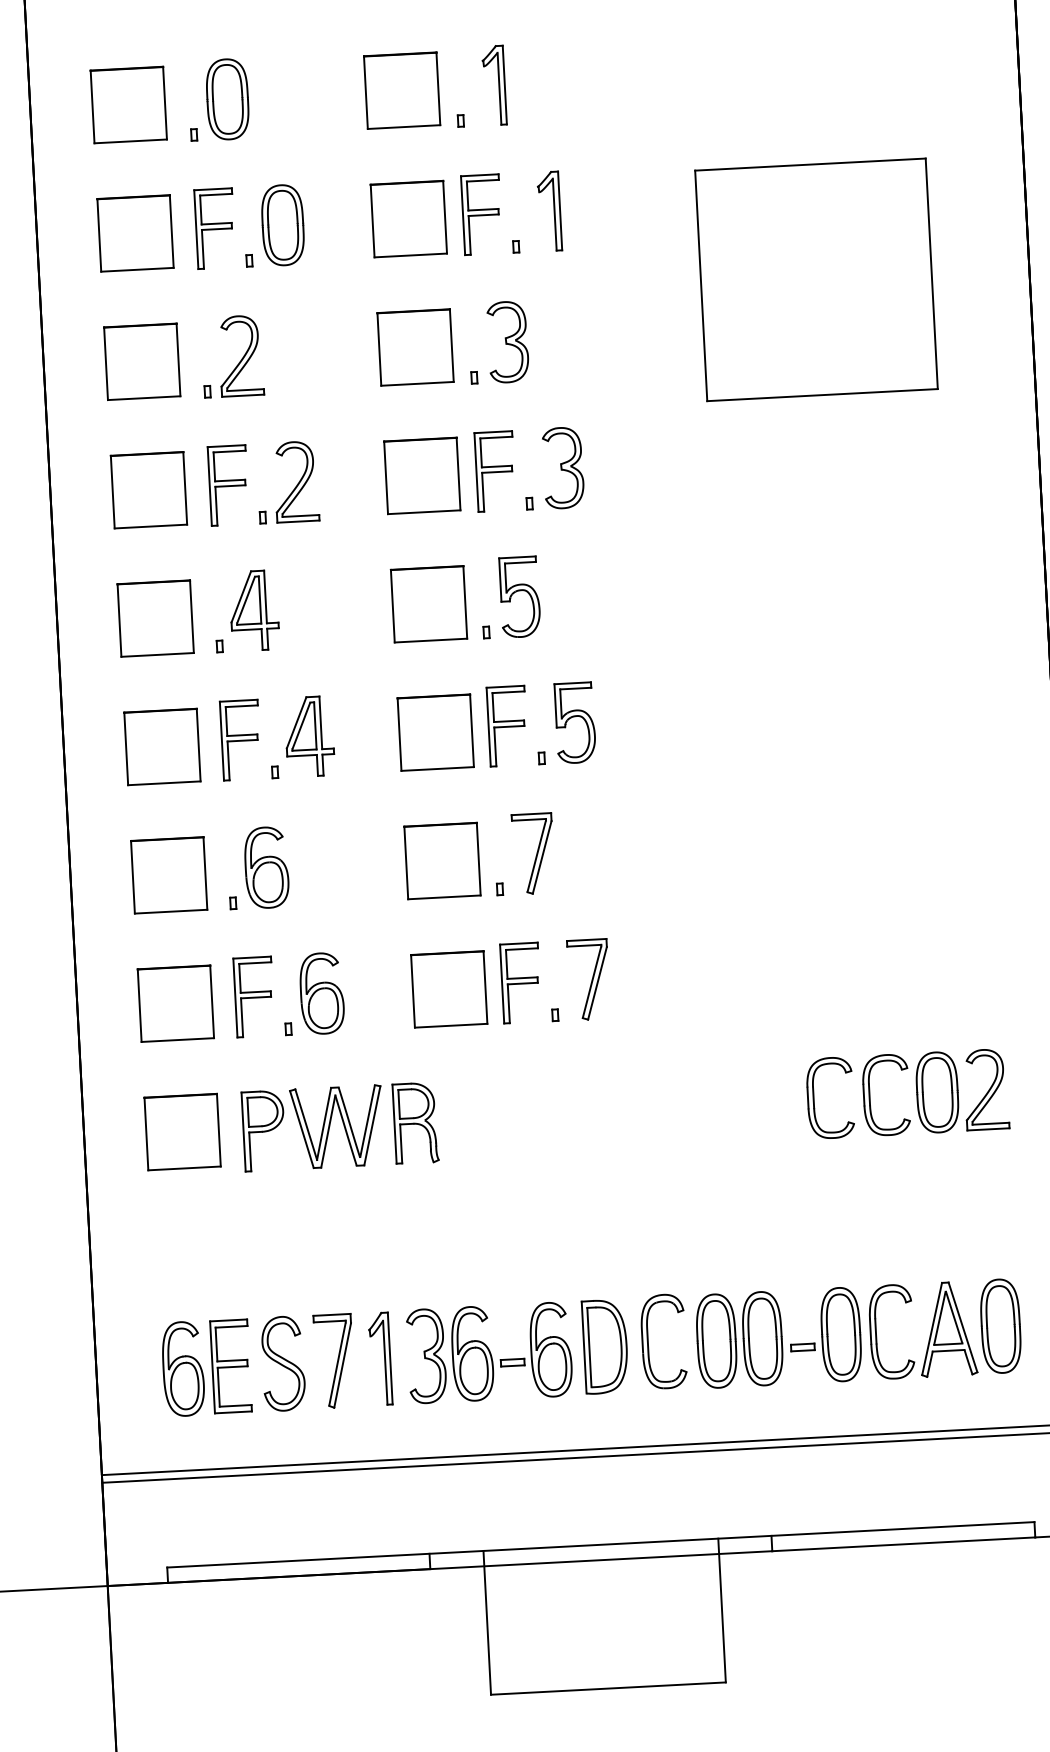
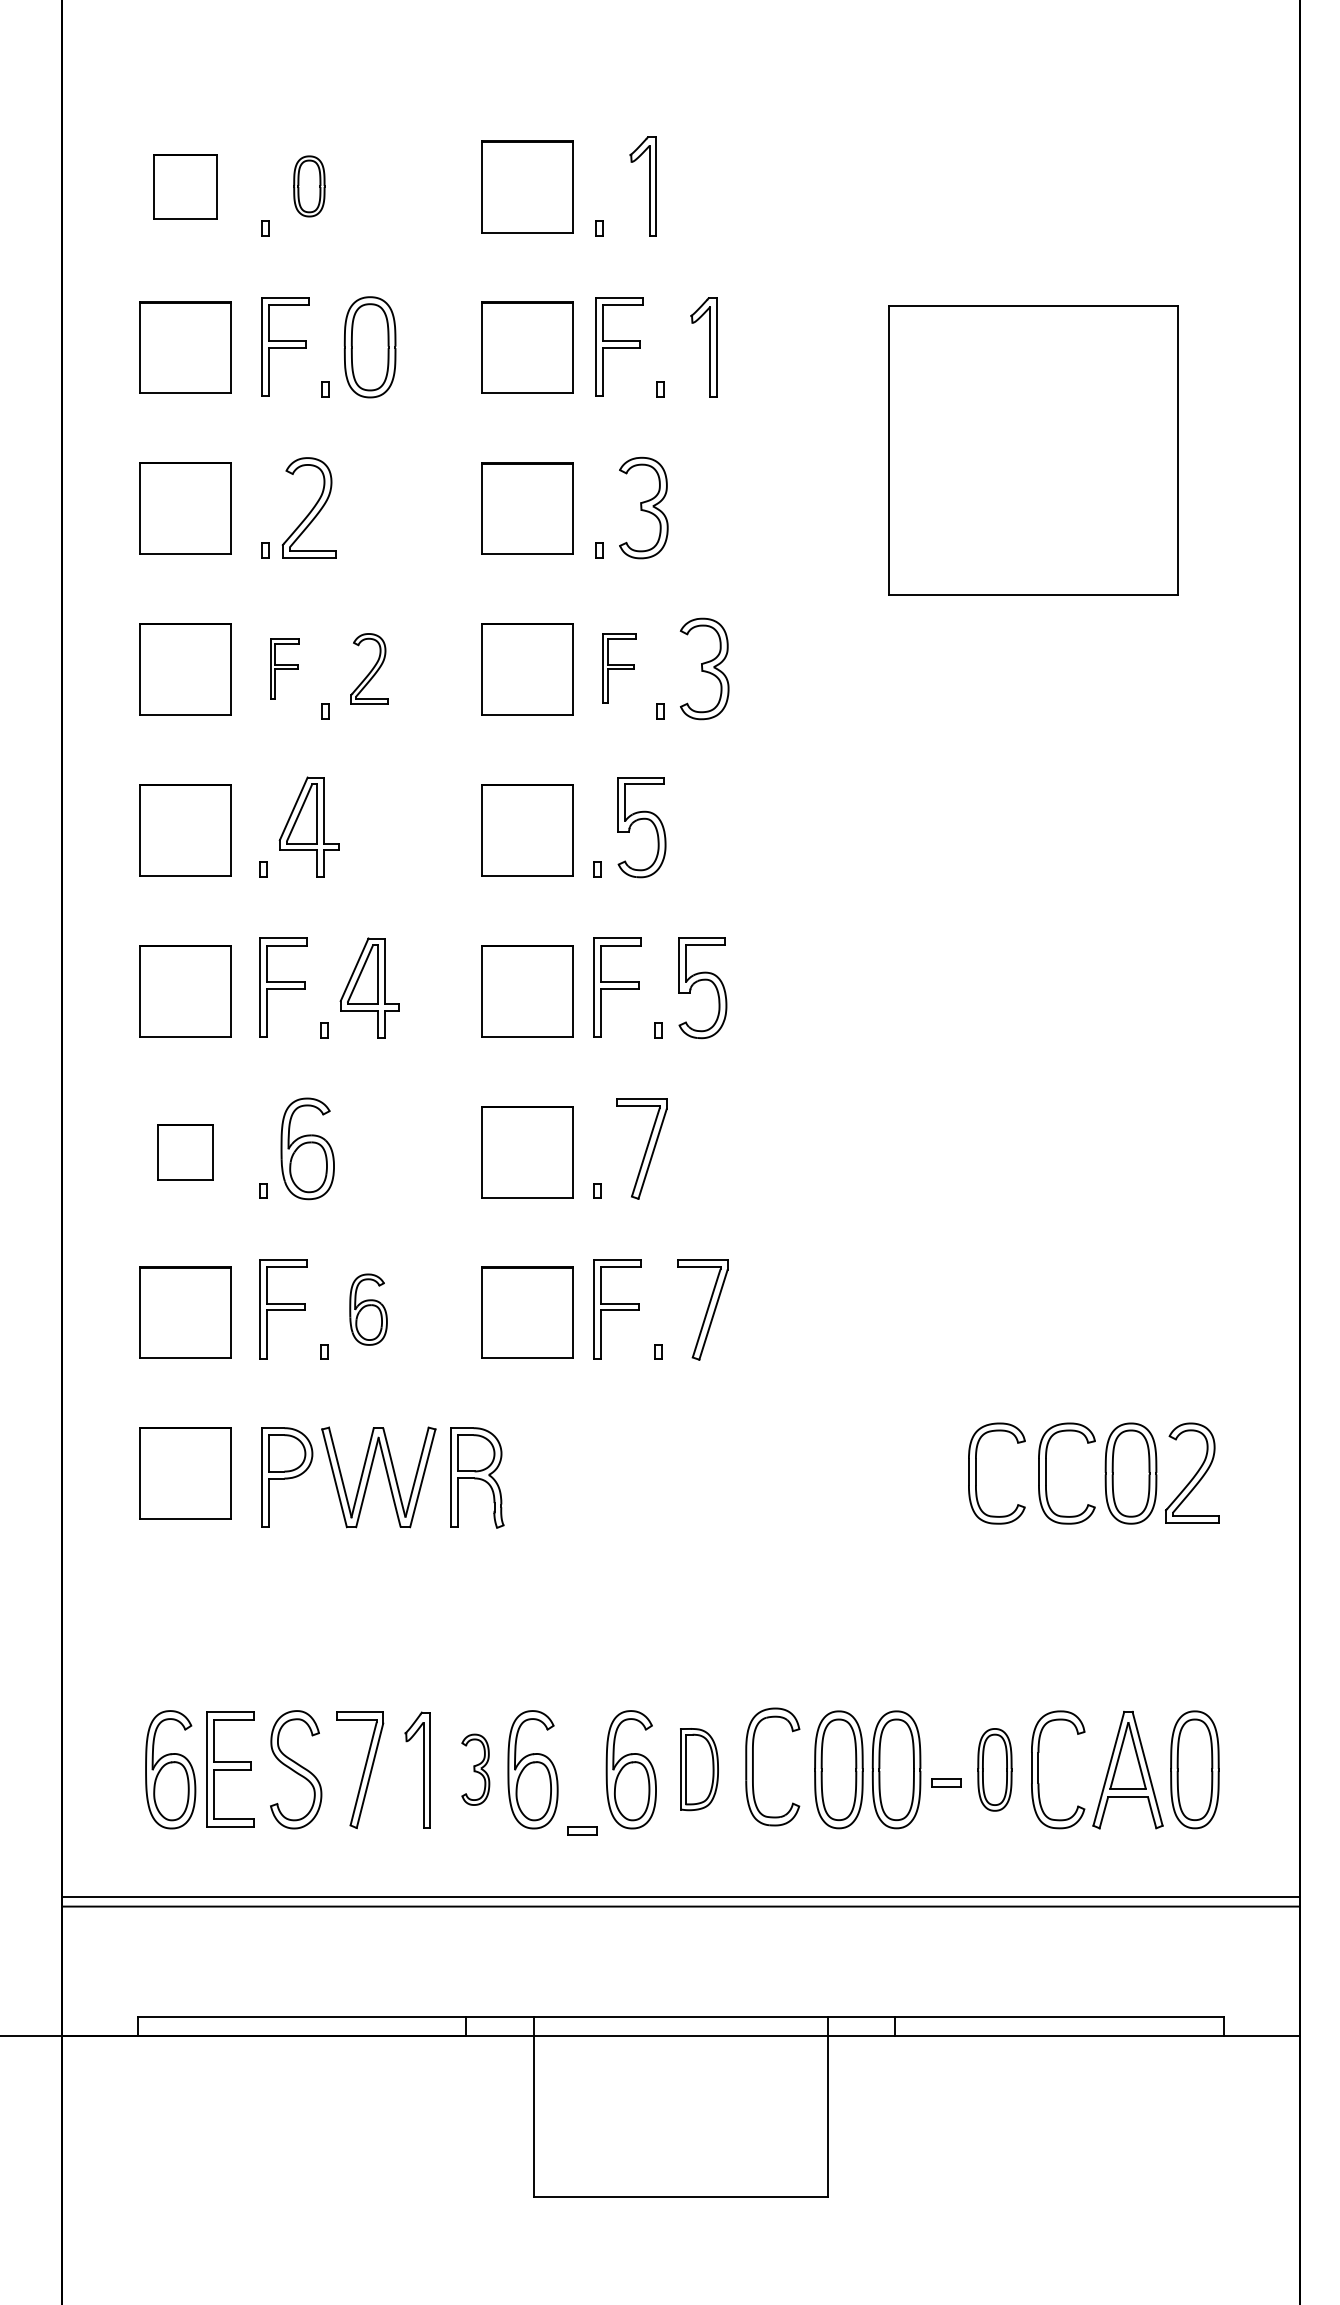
part: (227, 99) -> (309, 186), size x0.6
part: (128, 104) -> (185, 186), size x0.7
part: (495, 471) -> (619, 668), size x0.7
part: (295, 481) -> (369, 668), size x0.7
part: (228, 485) -> (285, 668), size x0.6
part: (169, 875) -> (185, 1152), size x0.6
part: (321, 993) -> (368, 1309), size x0.7
part: (840, 1334) -> (994, 1769), size x0.7
part: (605, 1346) -> (699, 1769), size x0.7
part: (426, 1356) -> (475, 1769), size x0.6
part: (512, 1361) -> (582, 1830), moved

